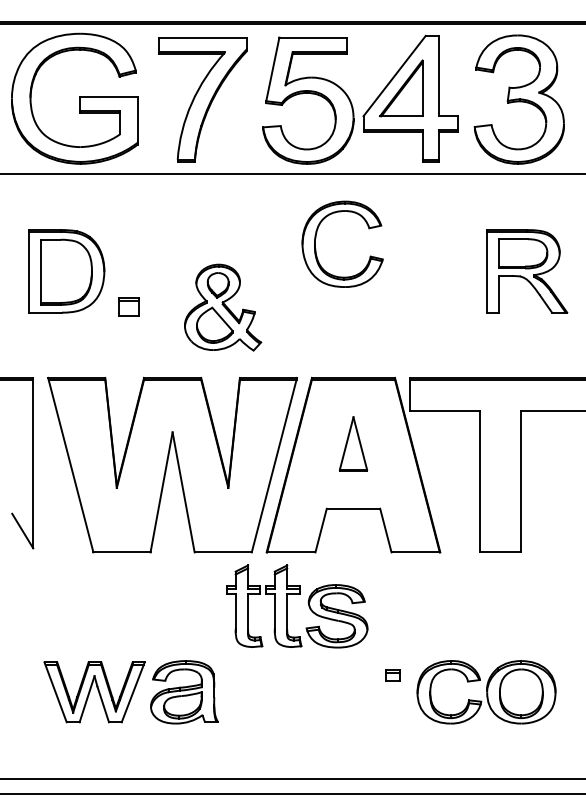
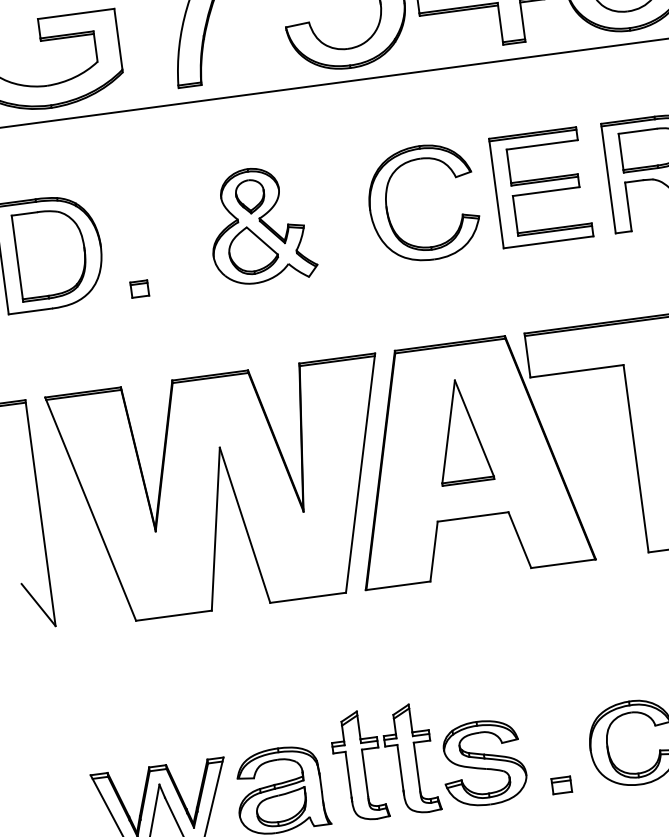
part: (316, 238) -> (387, 200), moved
part: (436, 271) -> (541, 187), added
part: (128, 306) -> (139, 288), size x0.62
part: (223, 307) -> (261, 225), moved
part: (353, 443) -> (461, 430), size x1.43
part: (287, 606) -> (416, 758), moved
part: (392, 675) -> (561, 785), moved

